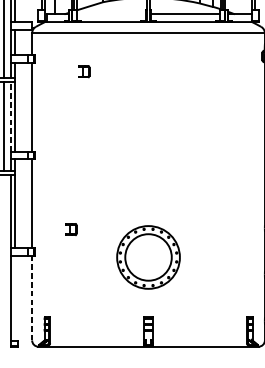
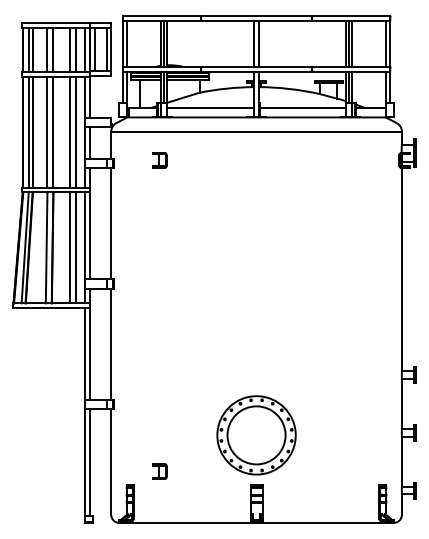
line: (111, 14) -> (210, 107), added
part: (83, 71) -> (159, 160), moved
line: (11, 116) -> (85, 235), dashed -> solid
part: (70, 229) -> (159, 471), moved
part: (148, 257) -> (256, 435), moved
line: (15, 298) -> (90, 462), added
line: (32, 298) -> (111, 462), dashed -> solid

